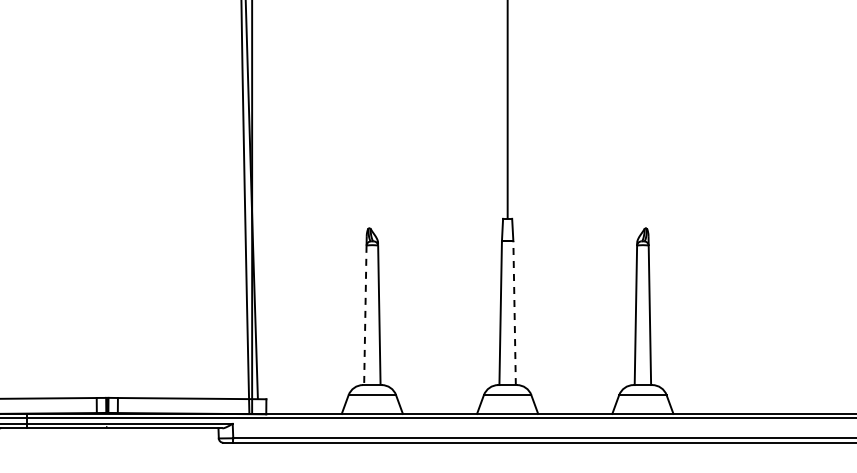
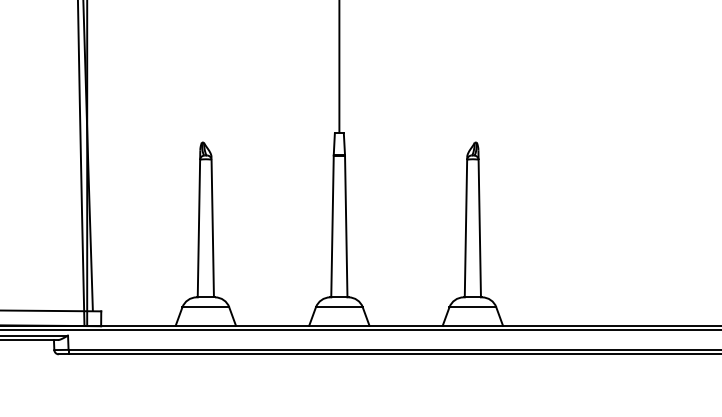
line: (514, 313) -> (346, 226), dashed -> solid
line: (365, 315) -> (199, 228), dashed -> solid

